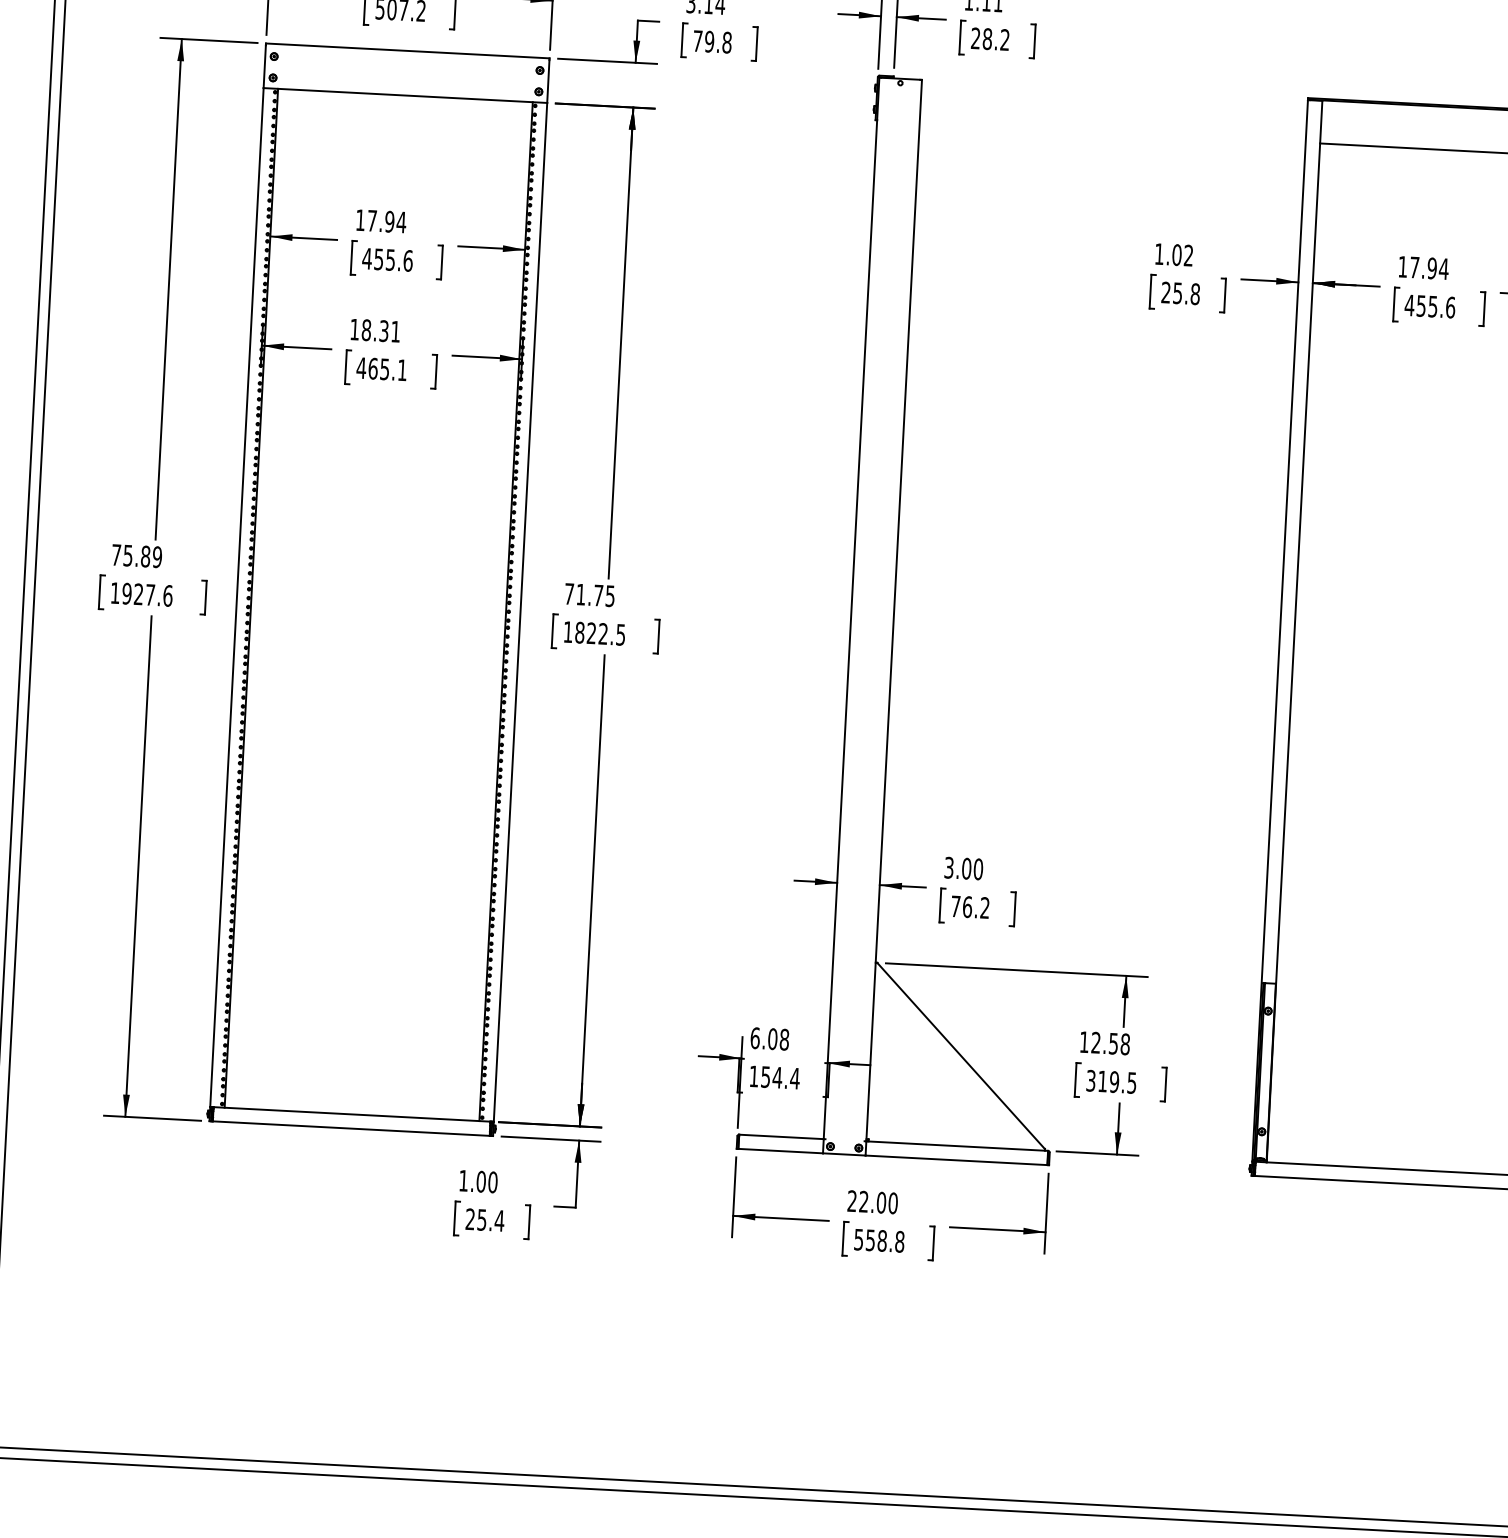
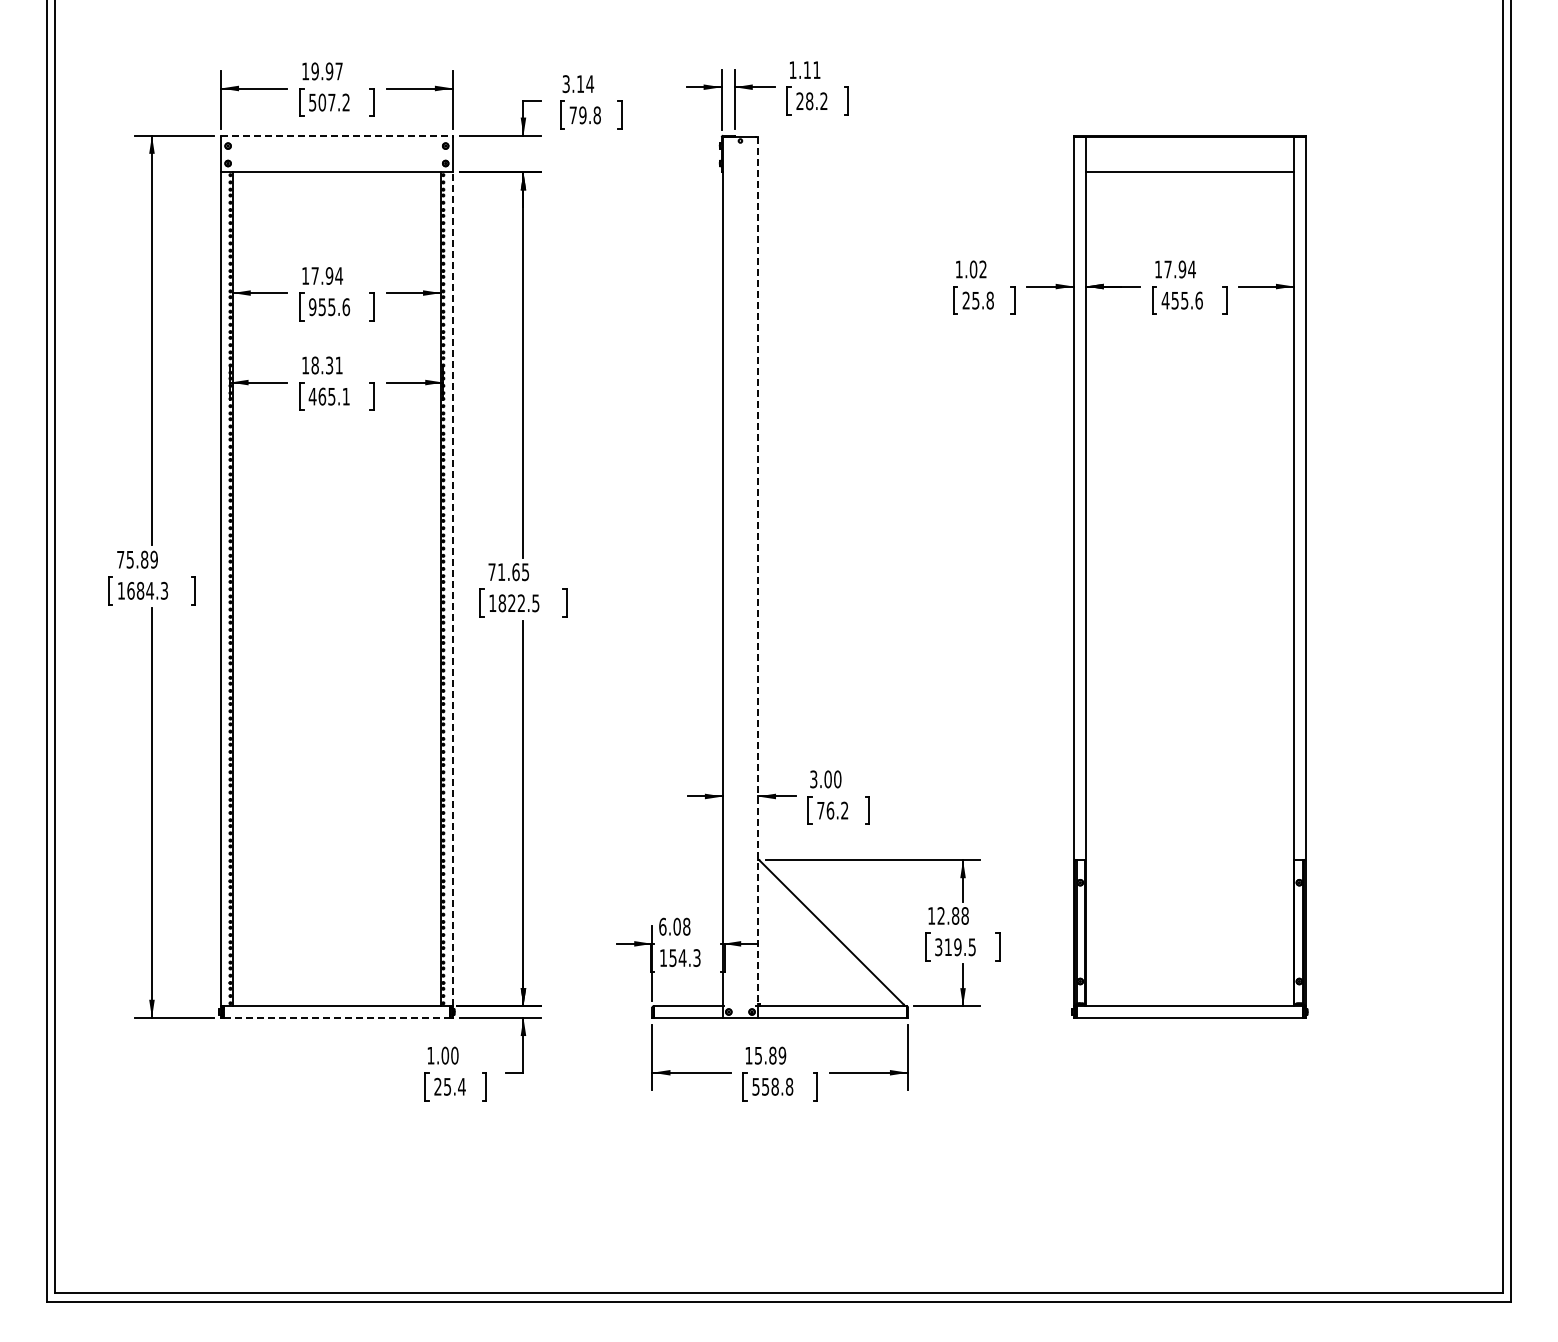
line: (408, 50) -> (337, 135), solid -> dashed
text: (366, 259) -> (312, 307), 455.6 -> 955.6
text: (147, 594) -> (147, 590), 1927.6 -> 1684.3
text: (597, 595) -> (515, 572), 71.75 -> 71.65
line: (893, 611) -> (757, 572), solid -> dashed
line: (519, 612) -> (452, 589), solid -> dashed
text: (1113, 1043) -> (955, 915), 12.58 -> 12.88
text: (794, 1079) -> (696, 958), 154.4 -> 154.3
line: (352, 1128) -> (337, 1017), solid -> dashed
text: (872, 1202) -> (765, 1055), 22.00 -> 15.89

